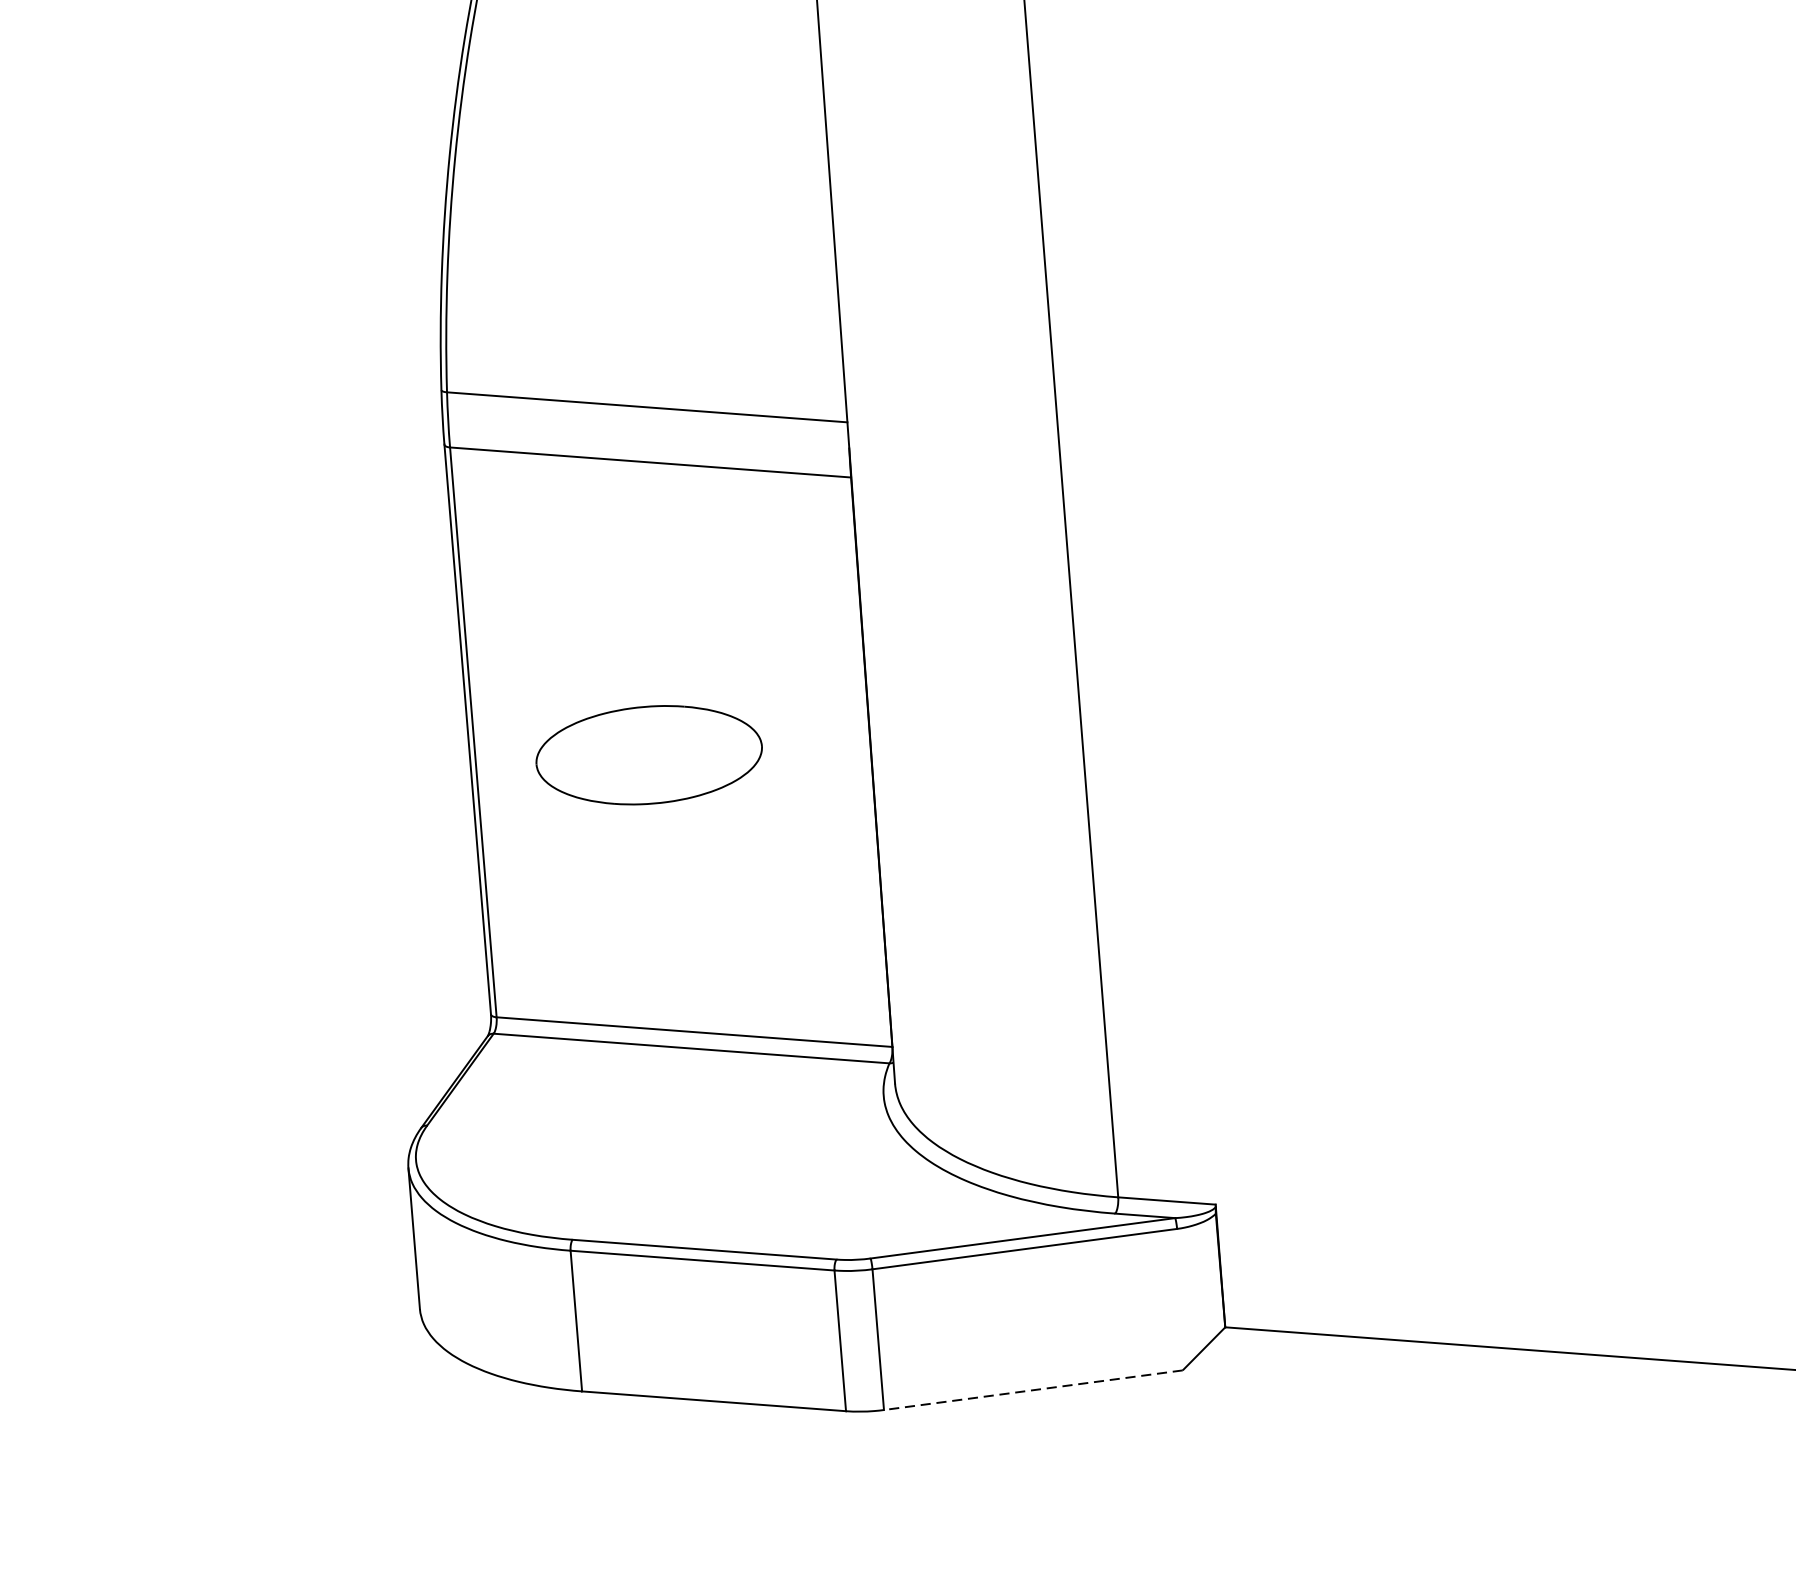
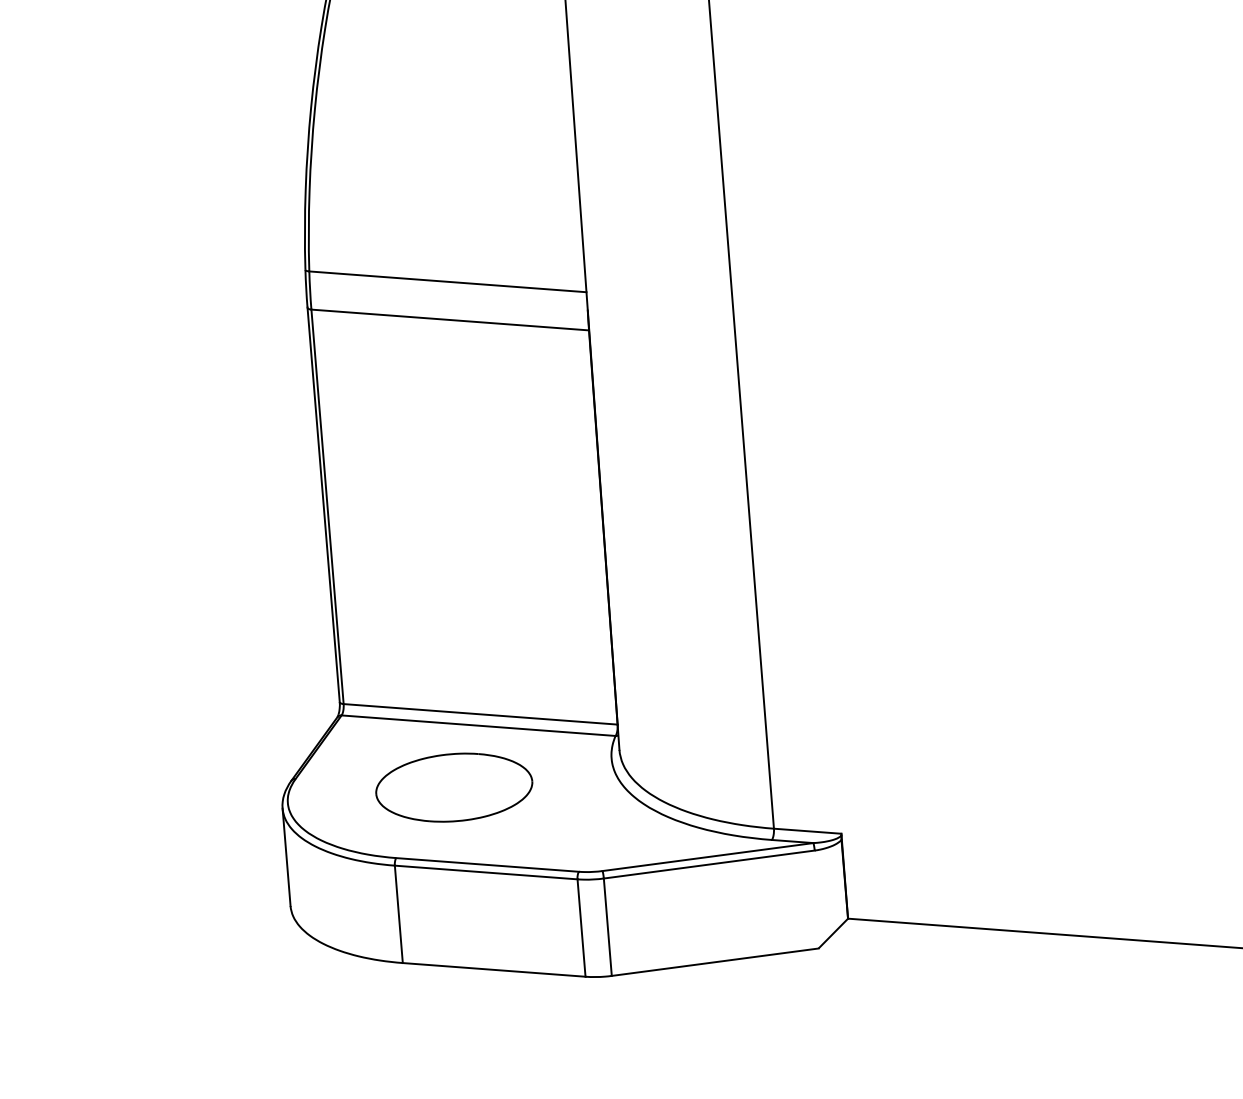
part: (649, 754) -> (454, 787), moved
line: (1032, 1390) -> (714, 962), dashed -> solid

